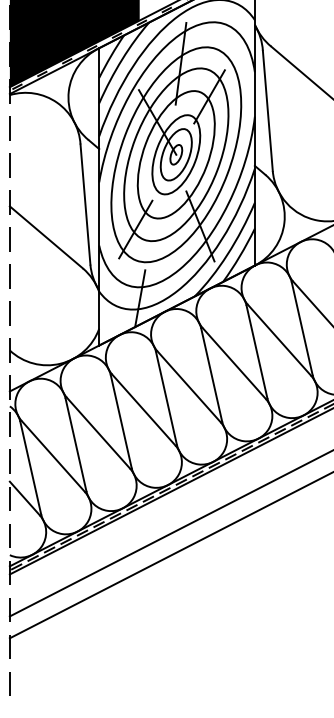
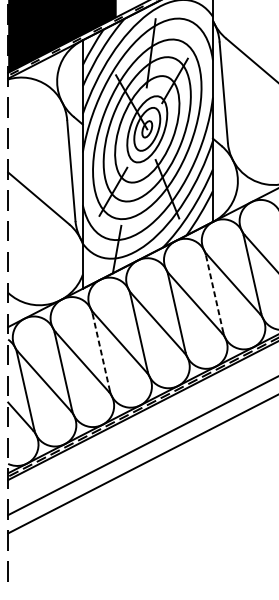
line: (256, 352) -> (214, 294), solid -> dashed
line: (121, 421) -> (101, 352), solid -> dashed

